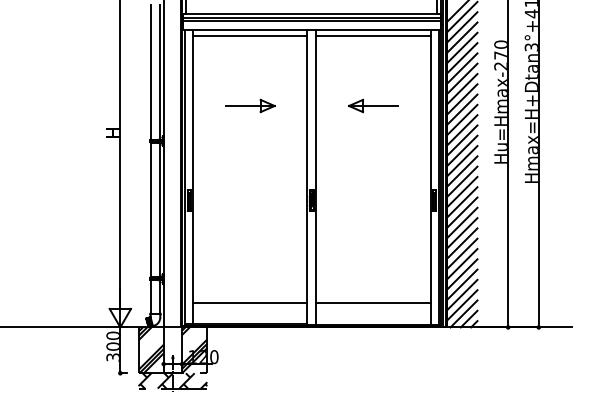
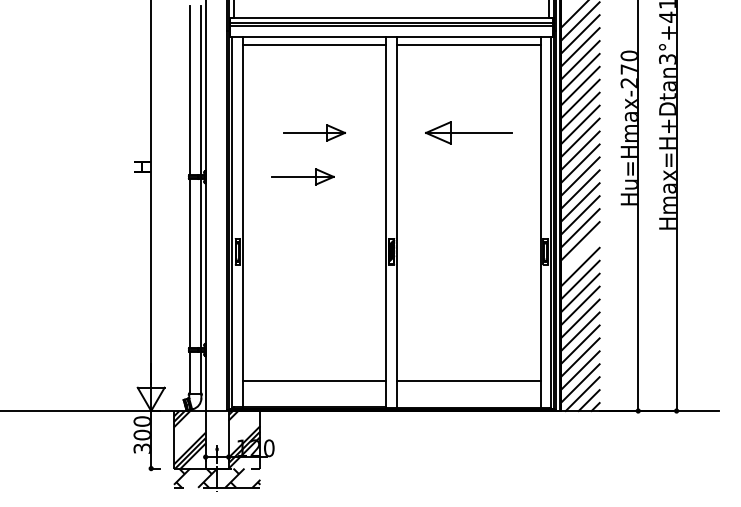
part: (373, 105) -> (469, 132), size x1.4
part: (241, 140) -> (303, 176), added
line: (461, 202) -> (579, 254), removed

